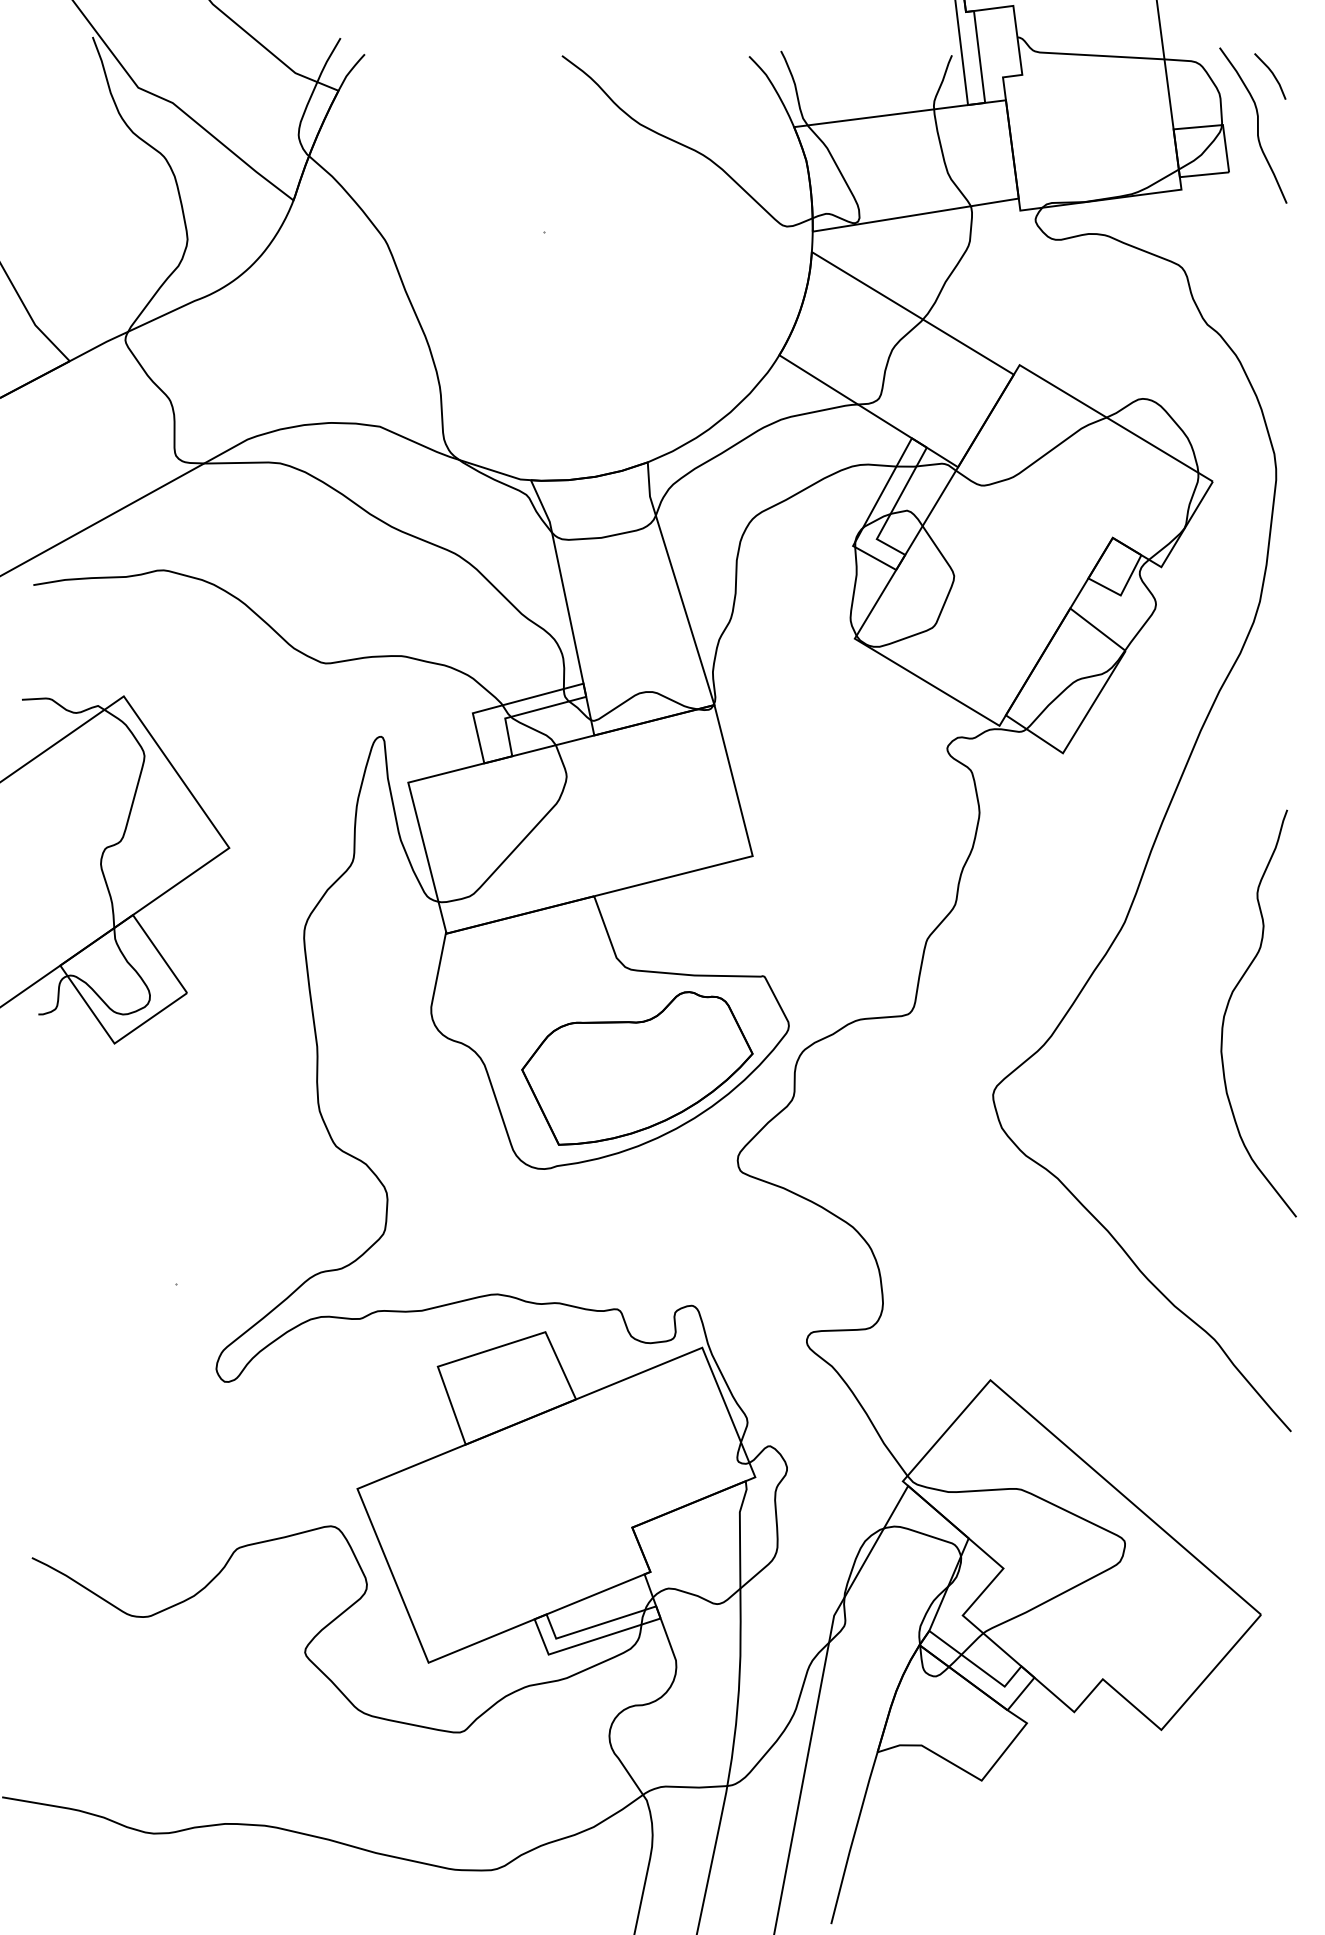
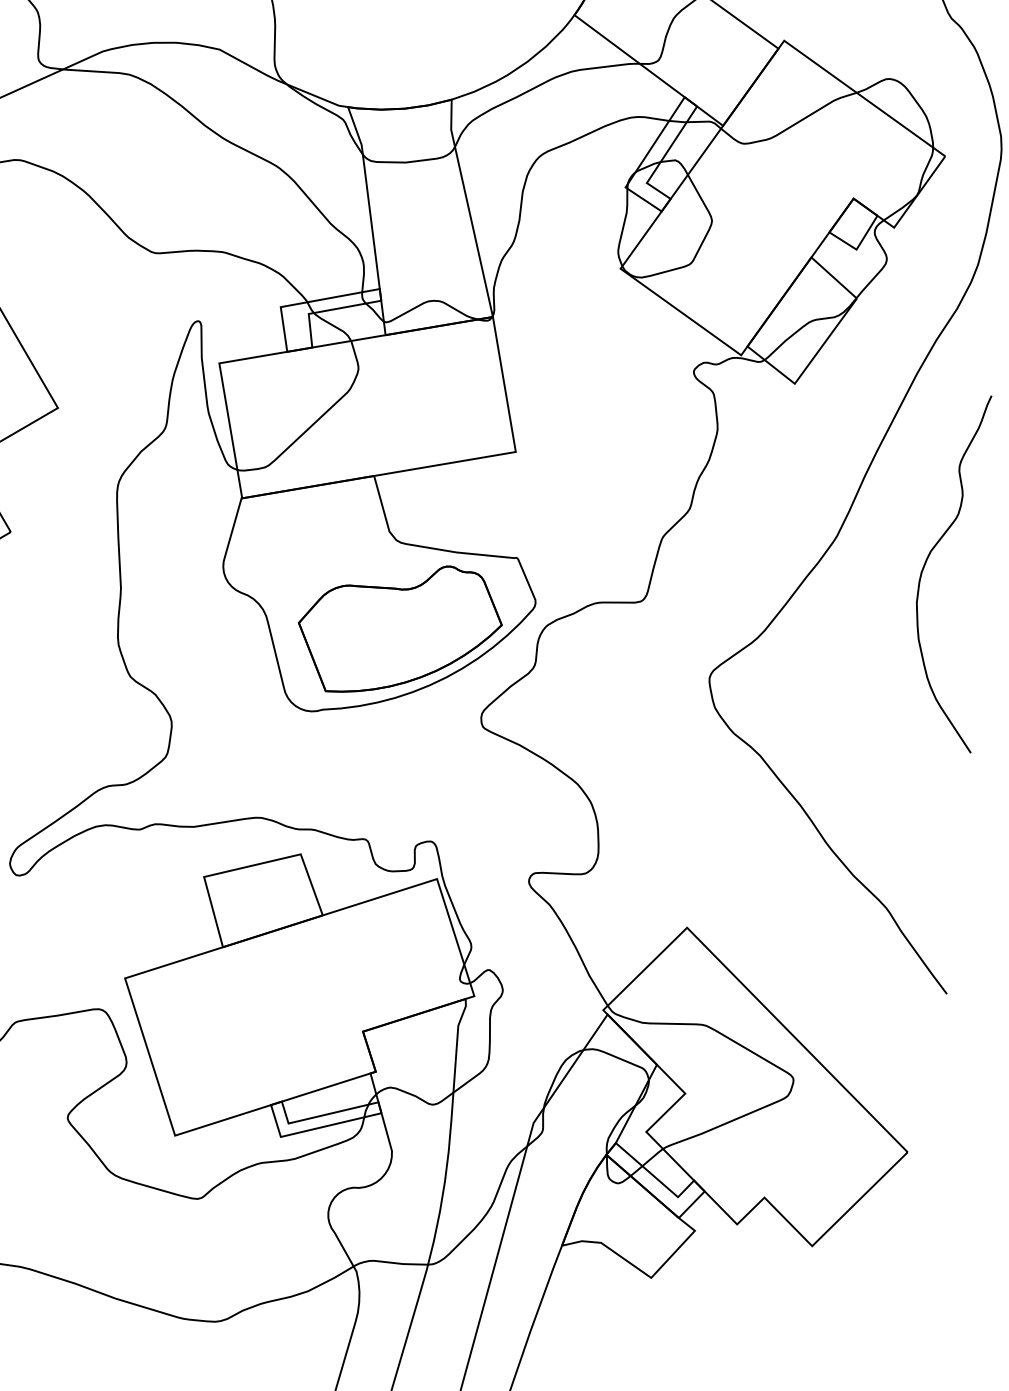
curve: (1229, 1003) -> (927, 561), moved

